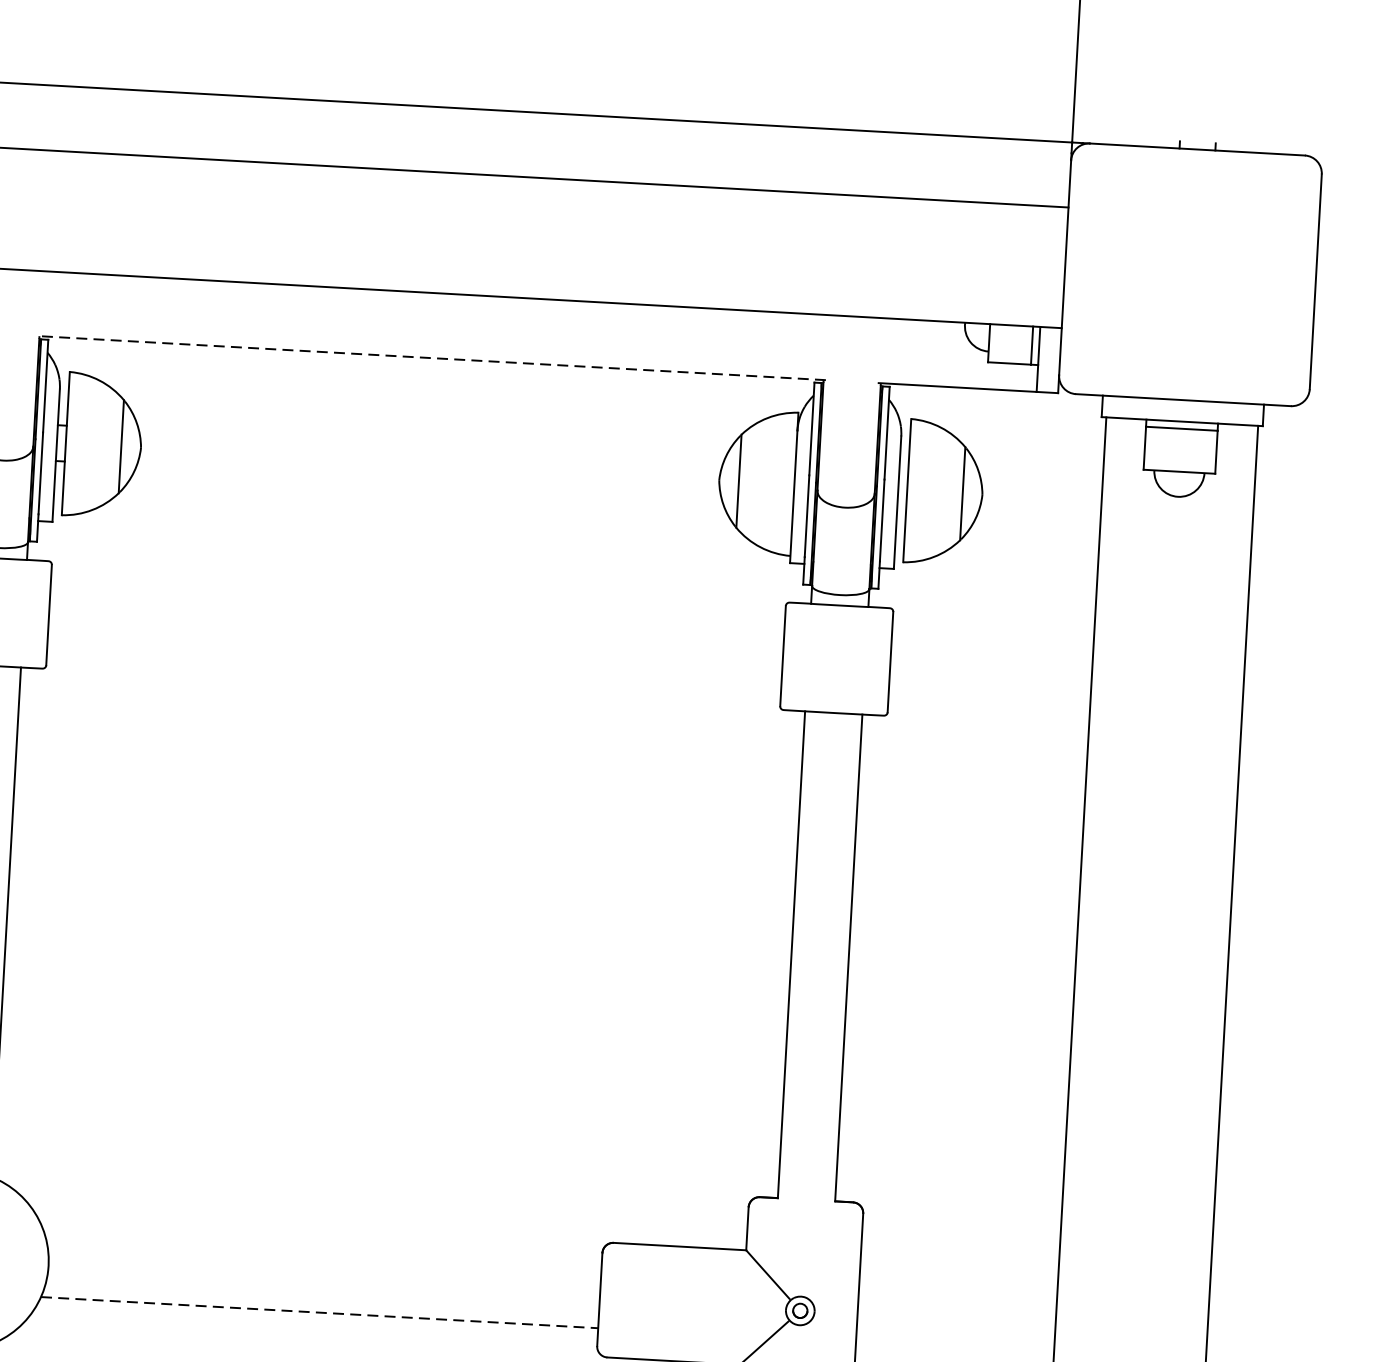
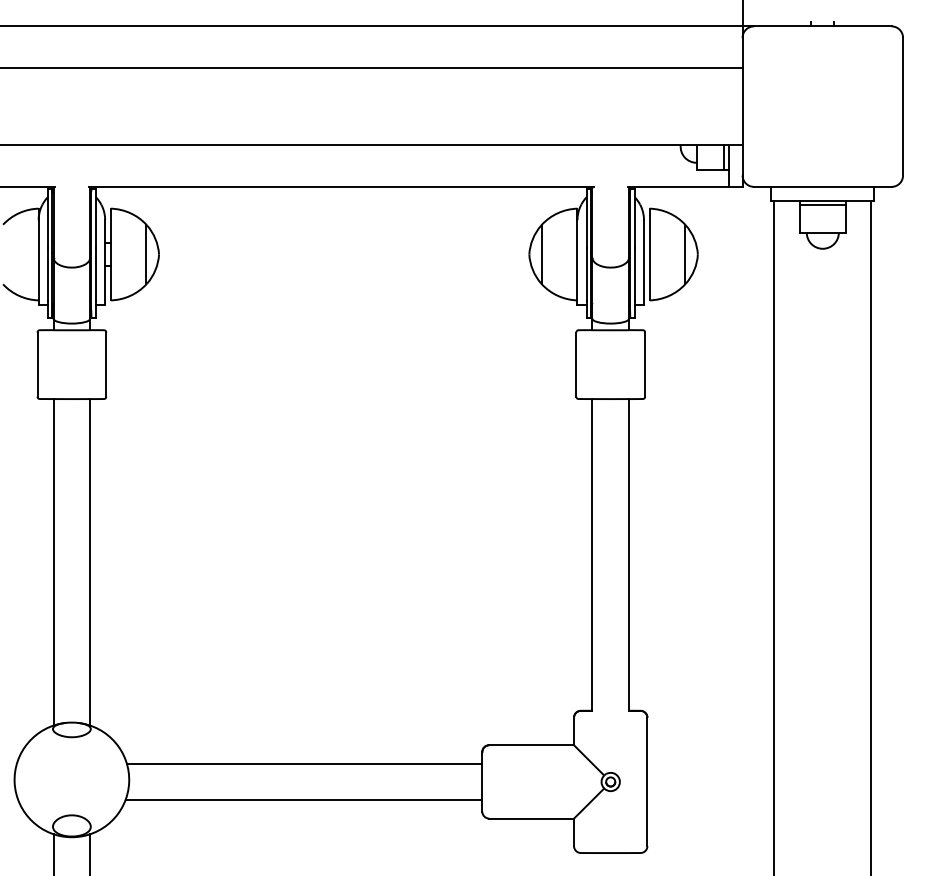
line: (430, 357) -> (340, 186), dashed -> solid
line: (323, 1255) -> (304, 763), added
line: (320, 1313) -> (304, 800), dashed -> solid

